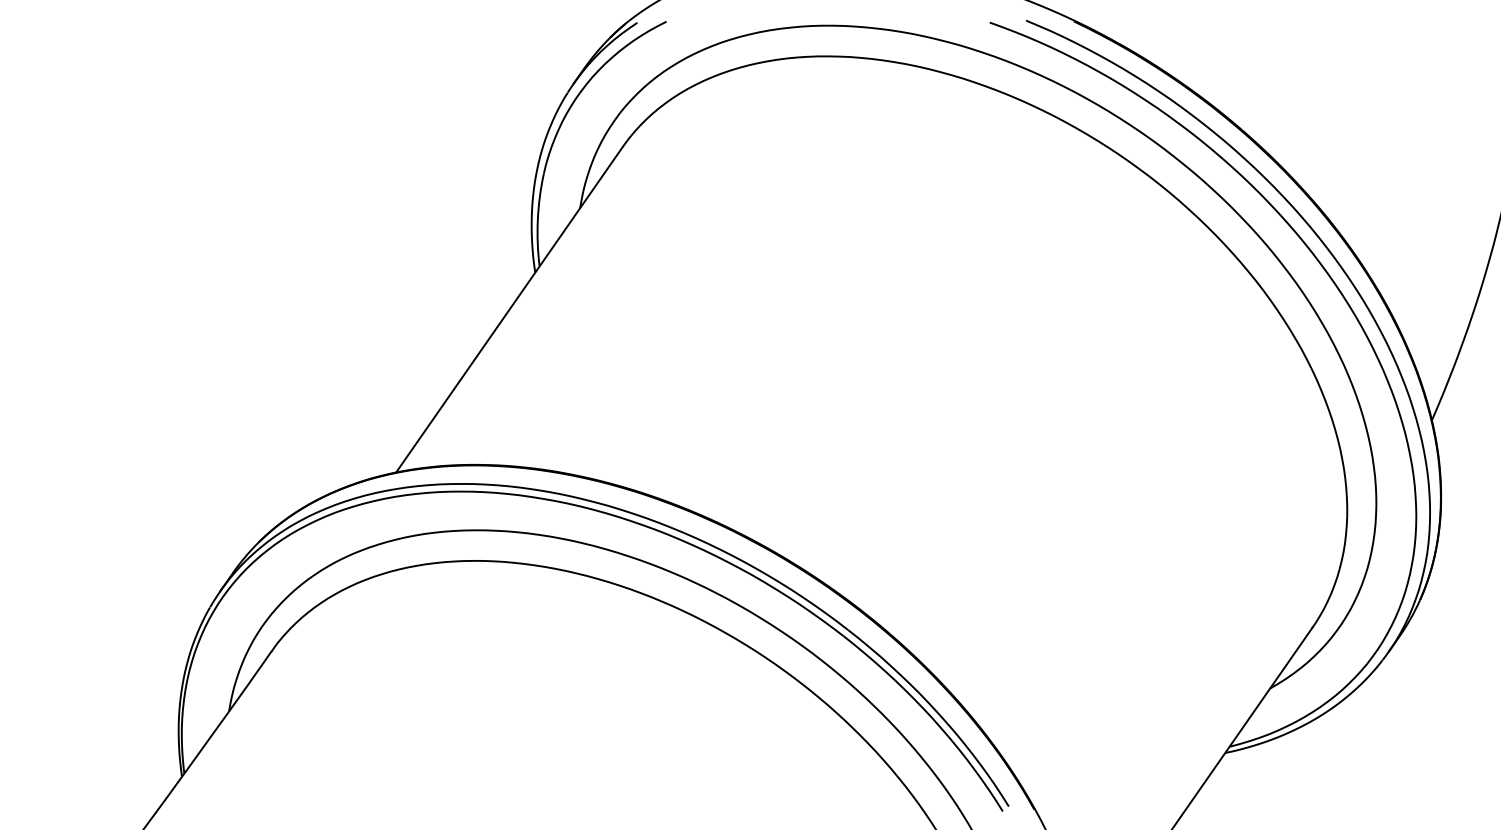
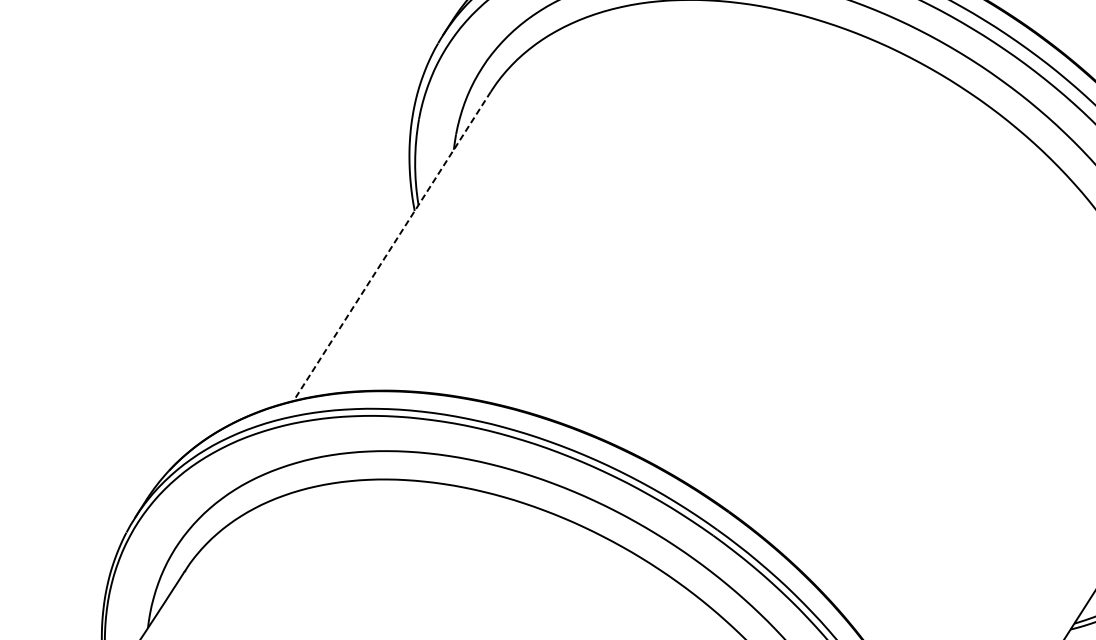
line: (509, 310) -> (392, 246), solid -> dashed

